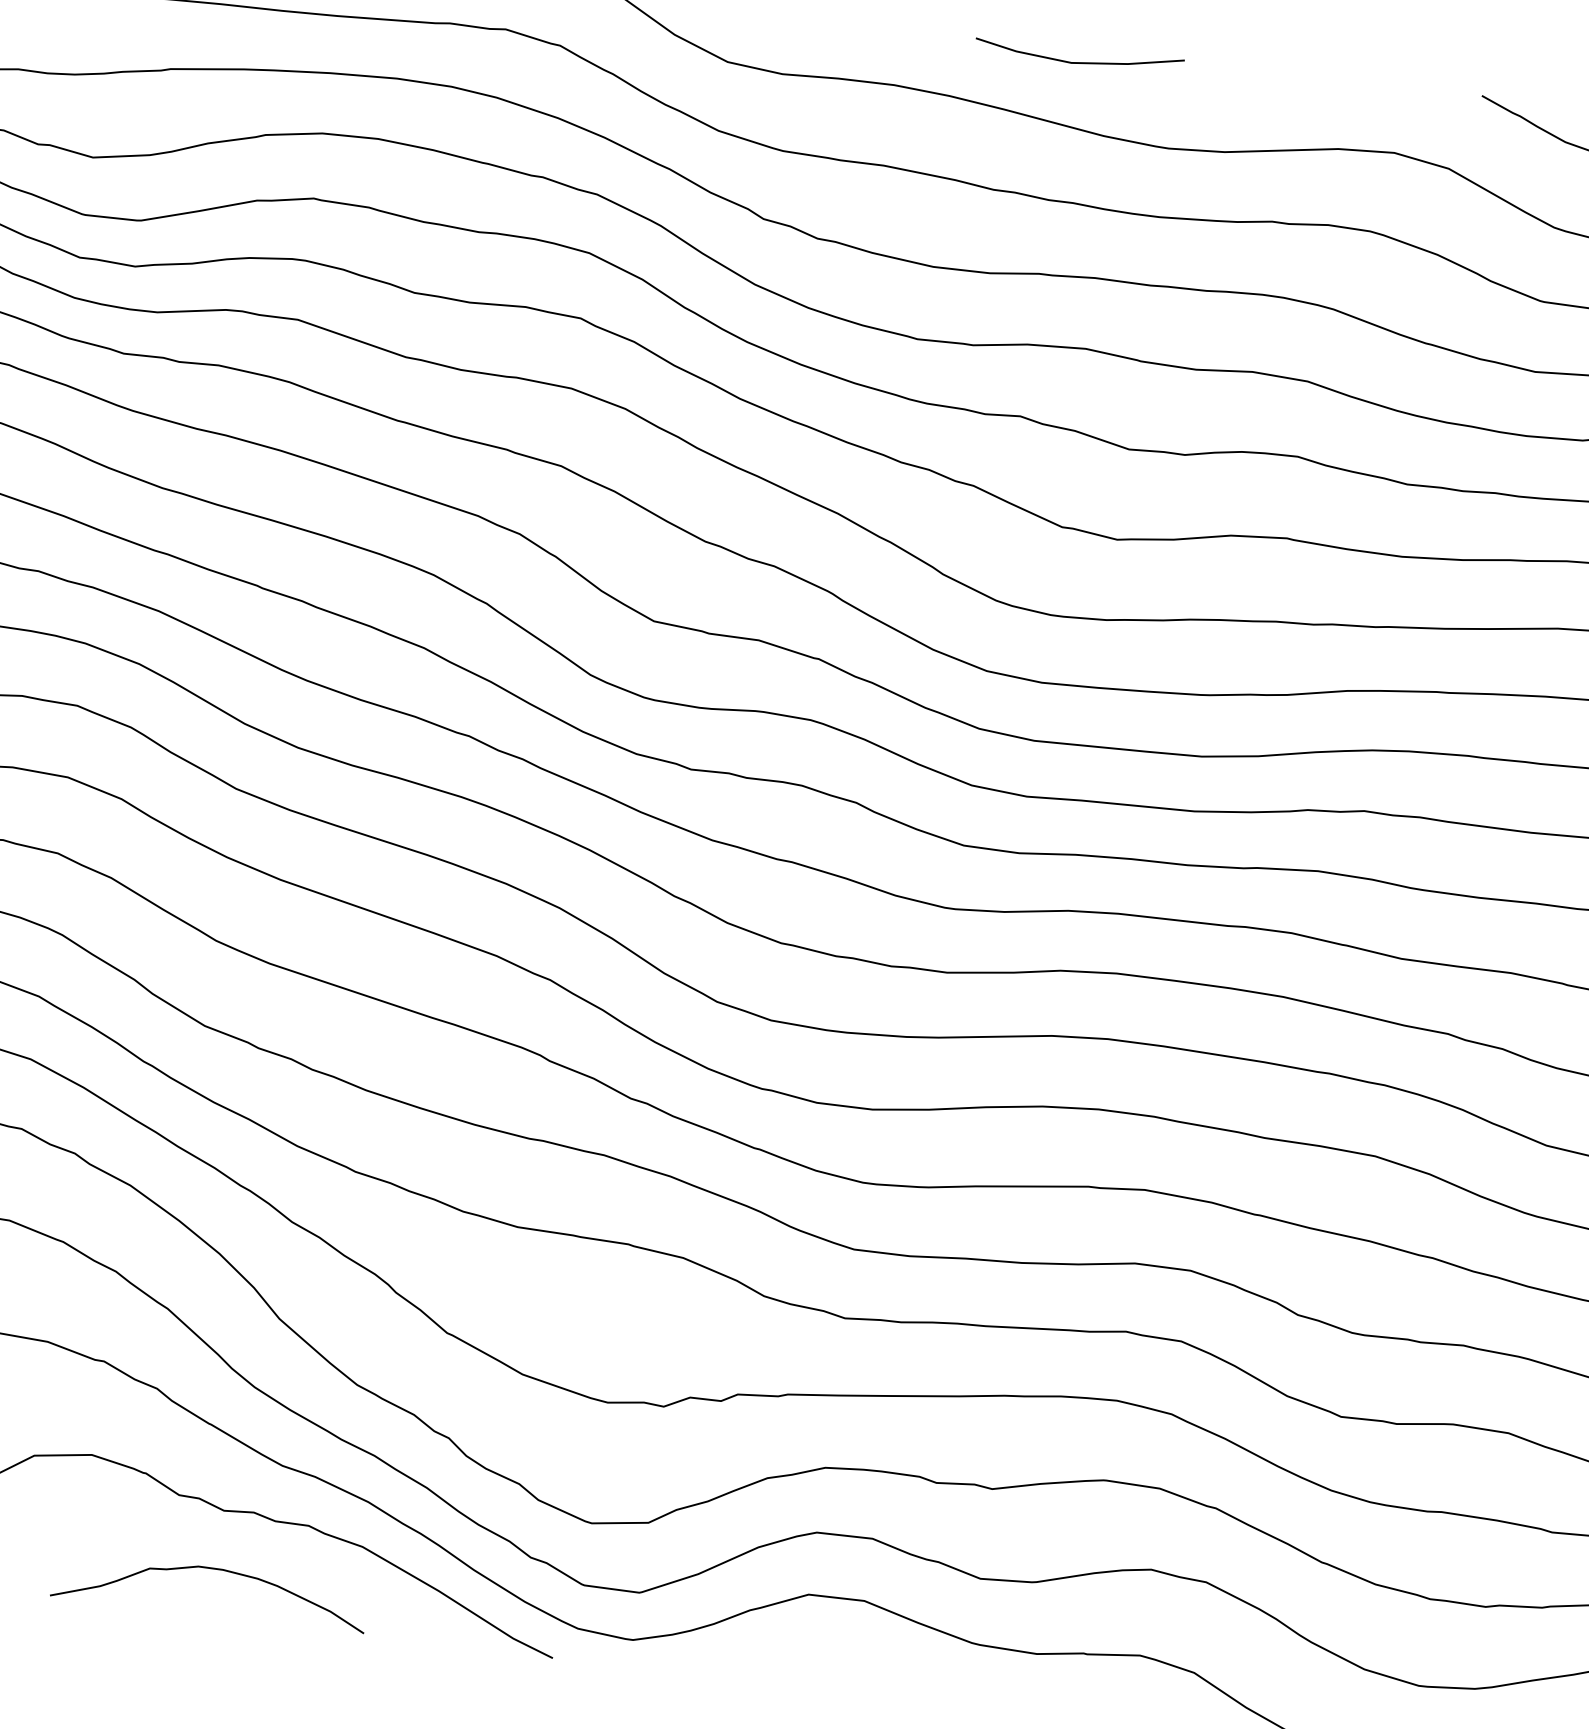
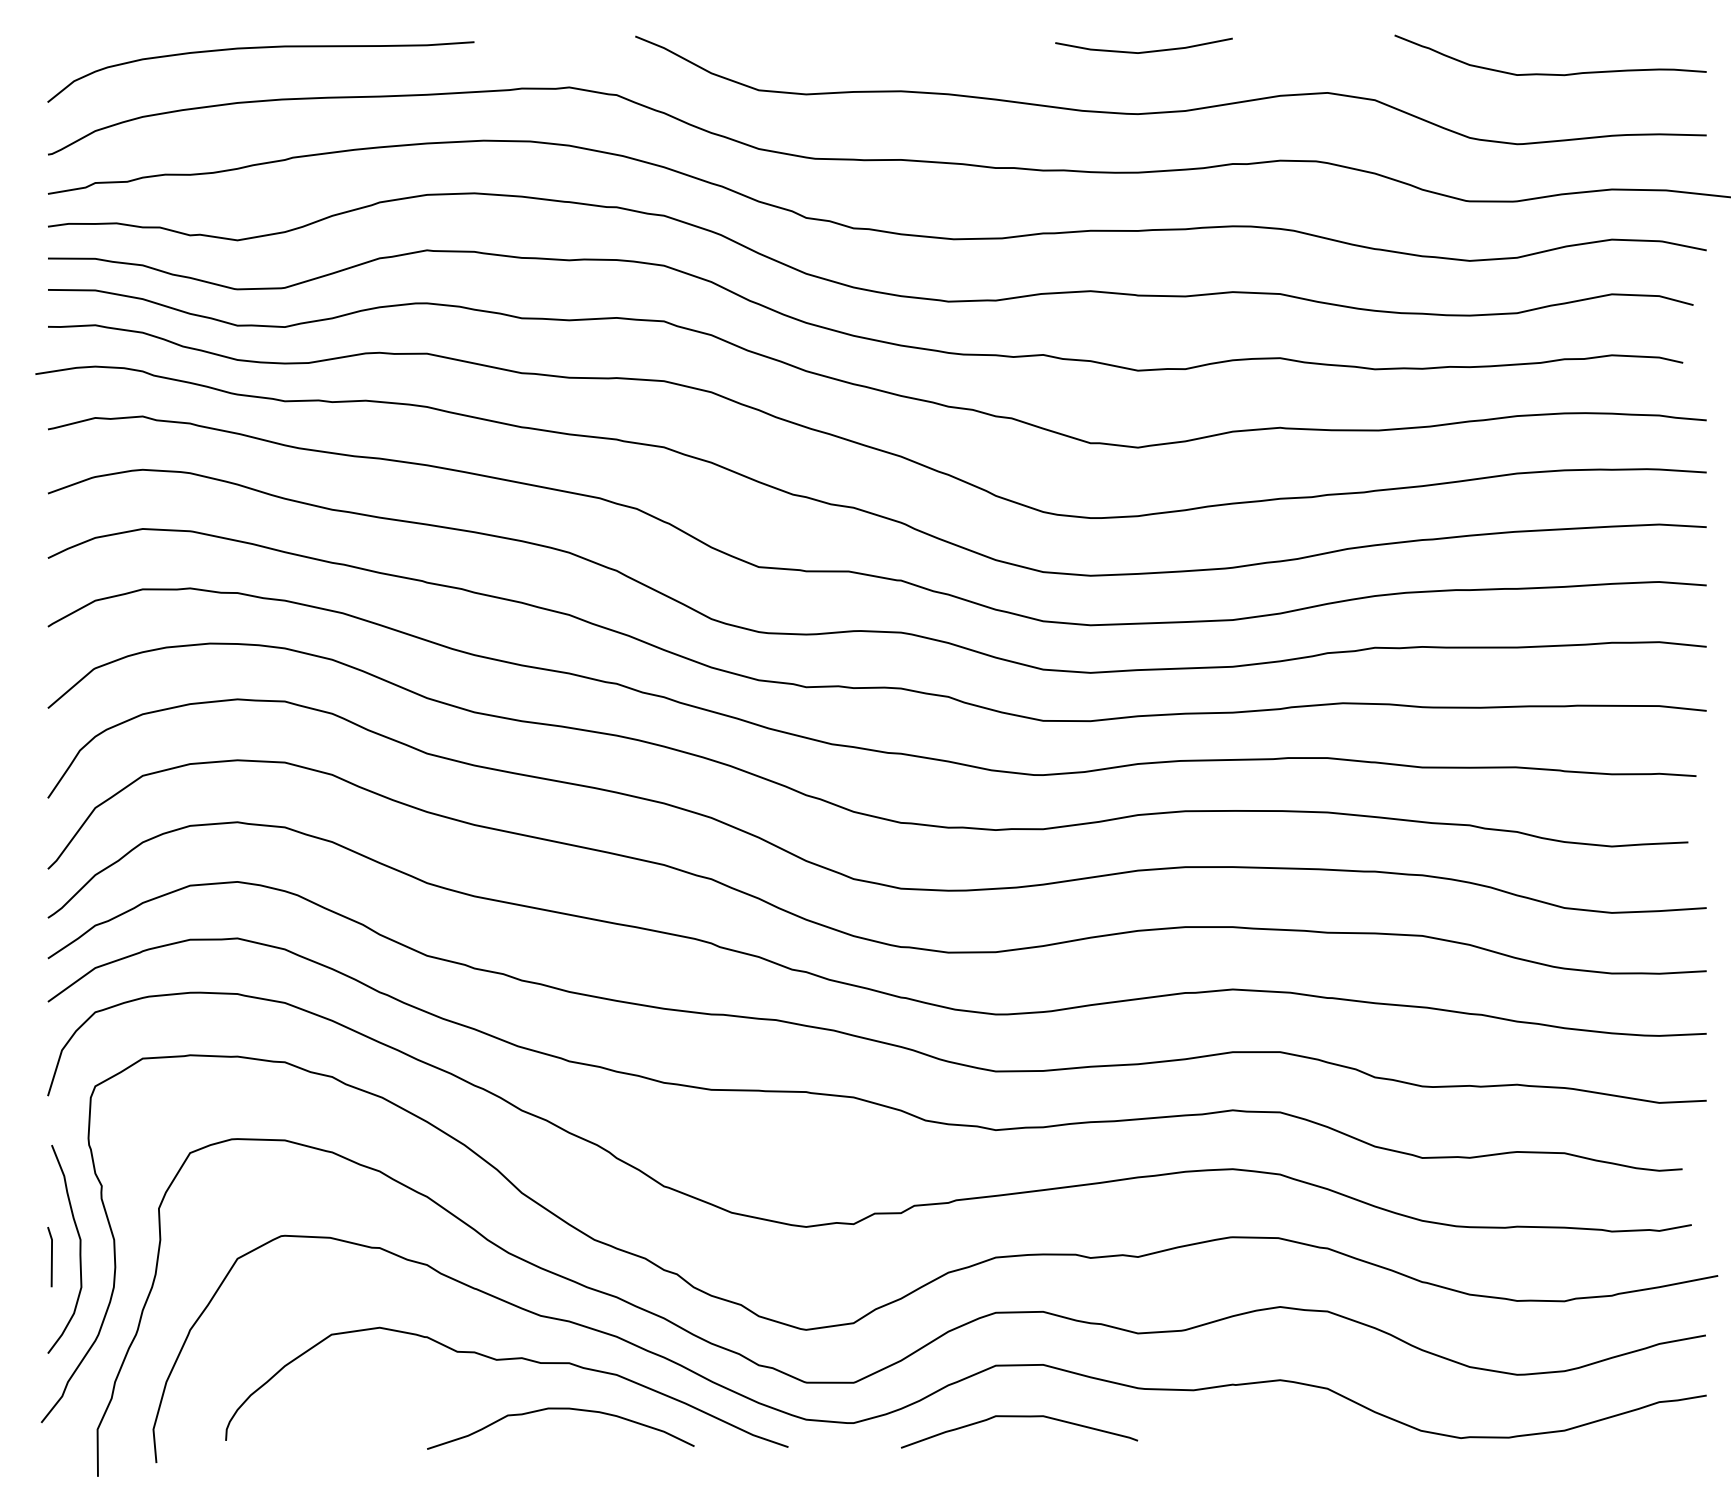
line: (1078, 61) -> (1143, 51), moved
curve: (212, 1569) -> (560, 1409), moved
curve: (828, 1659) -> (1019, 1417), added

